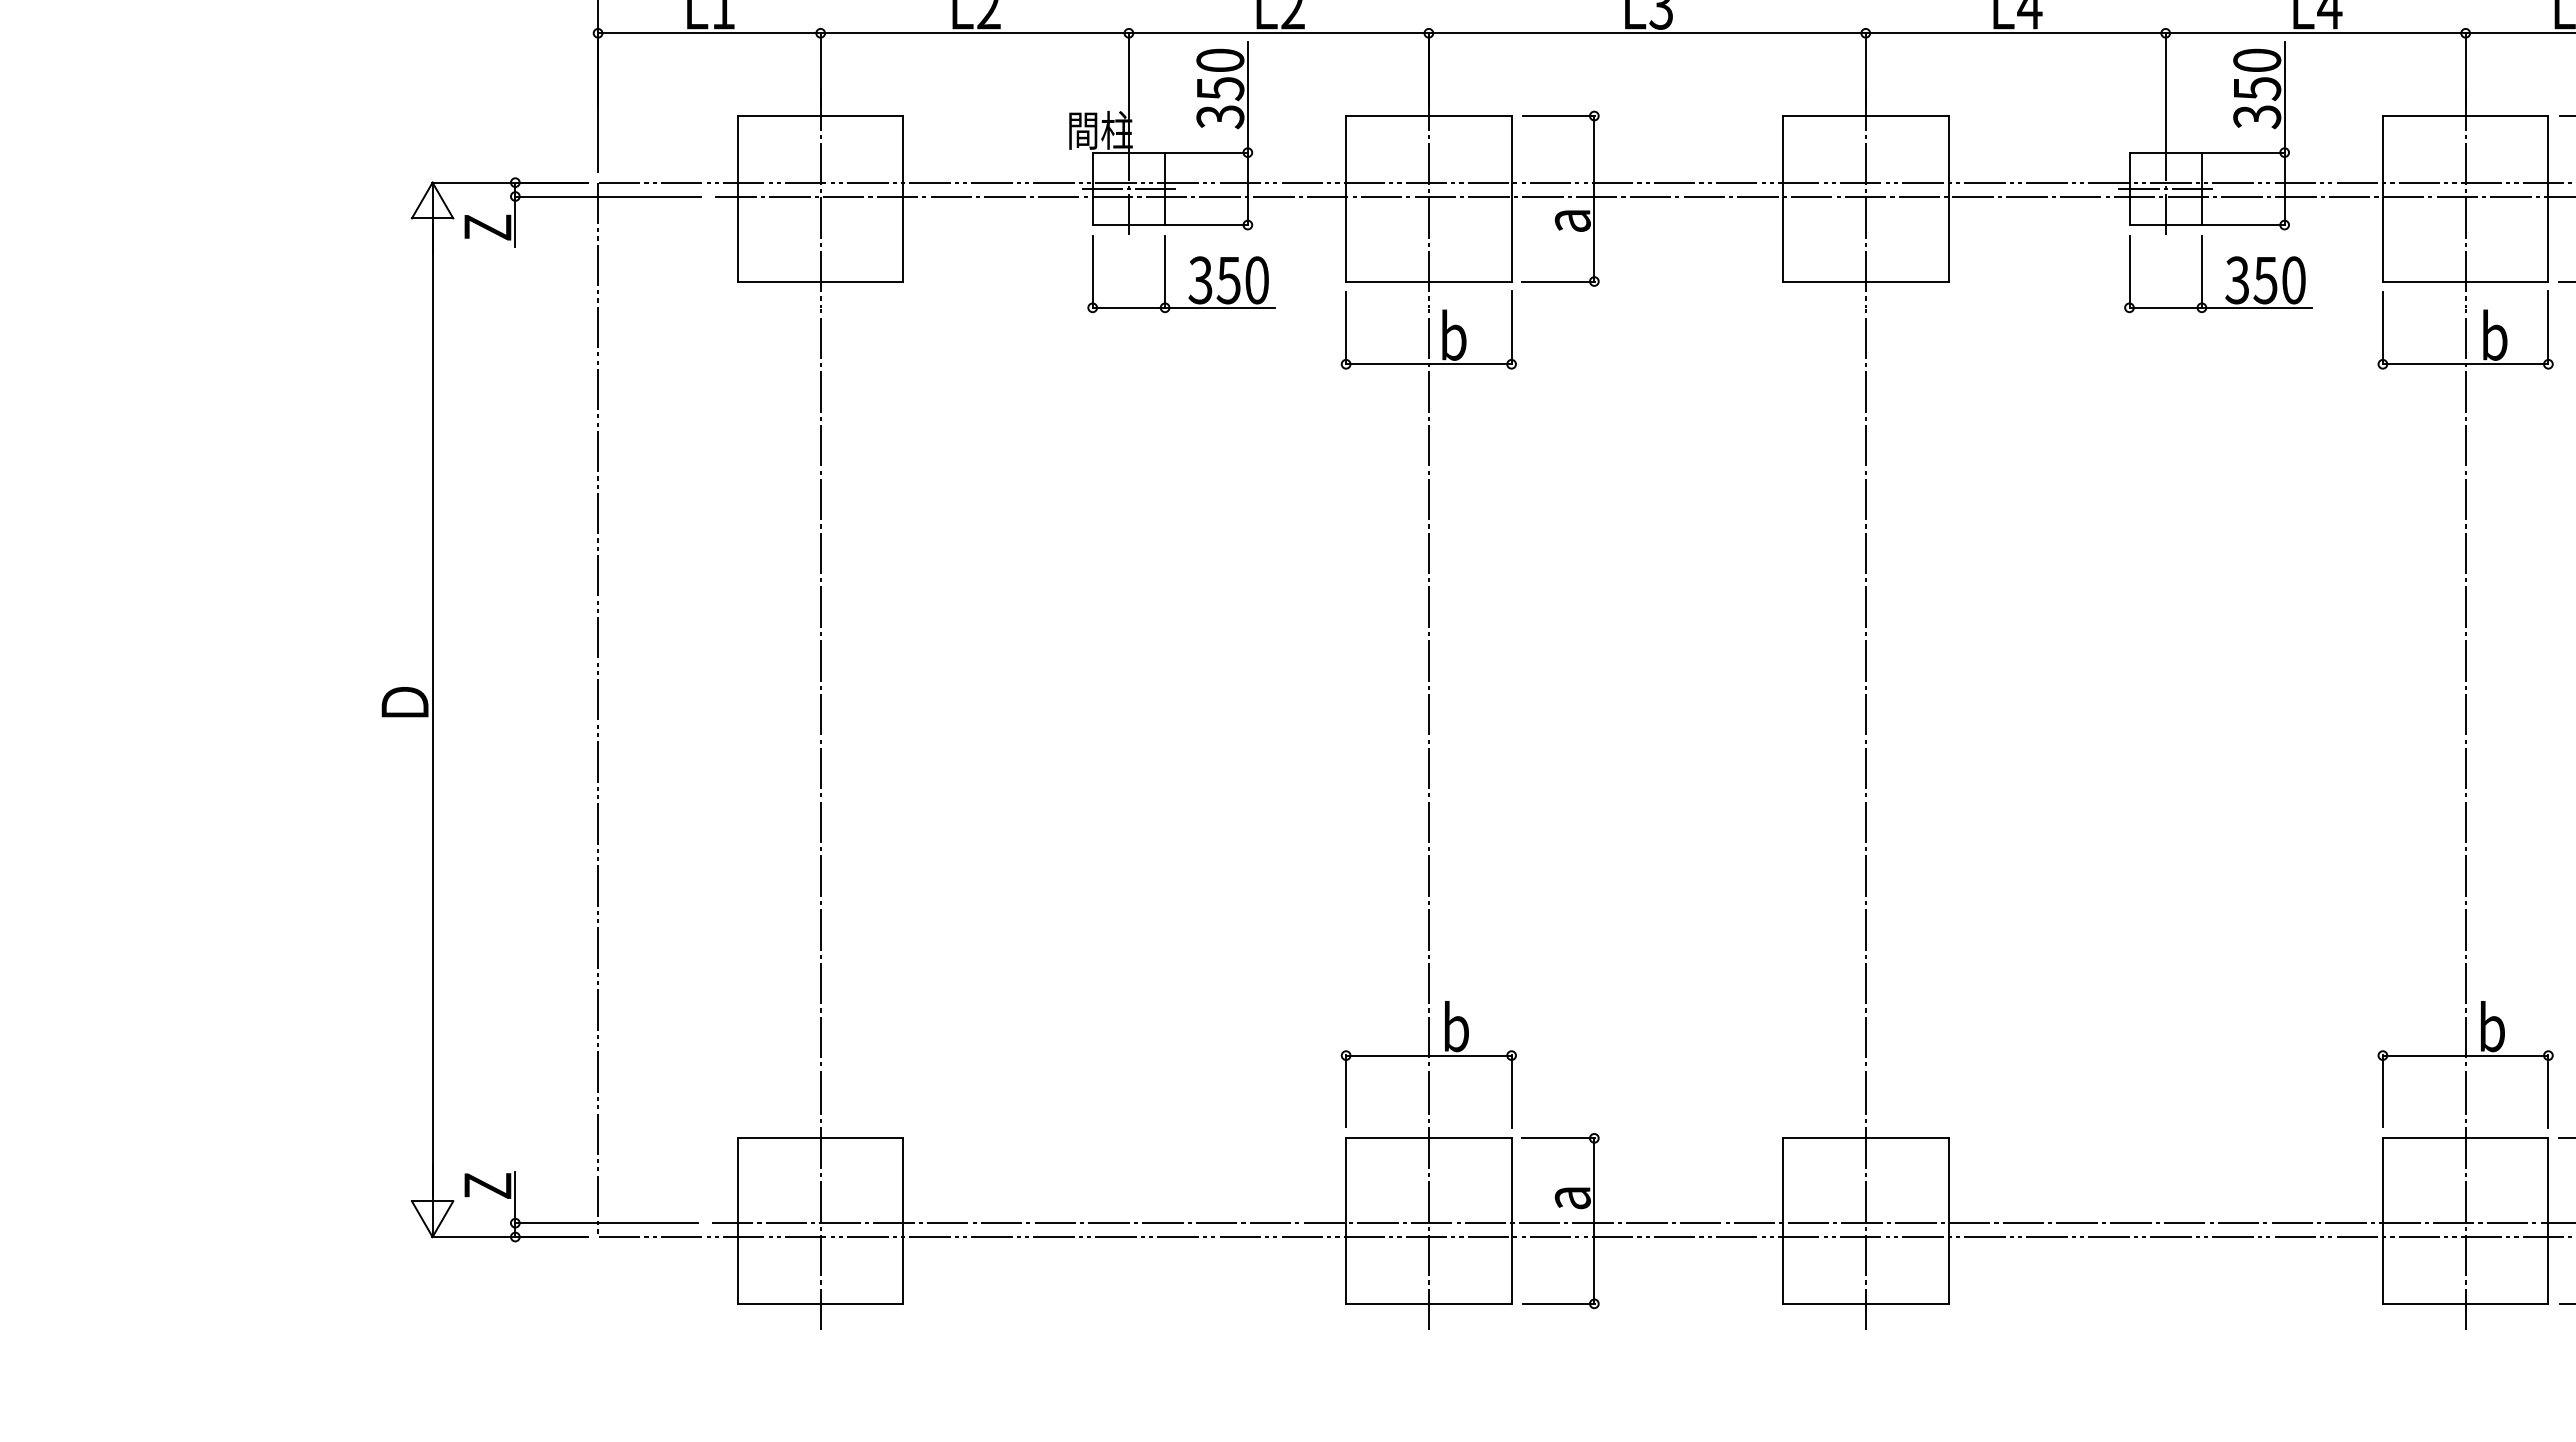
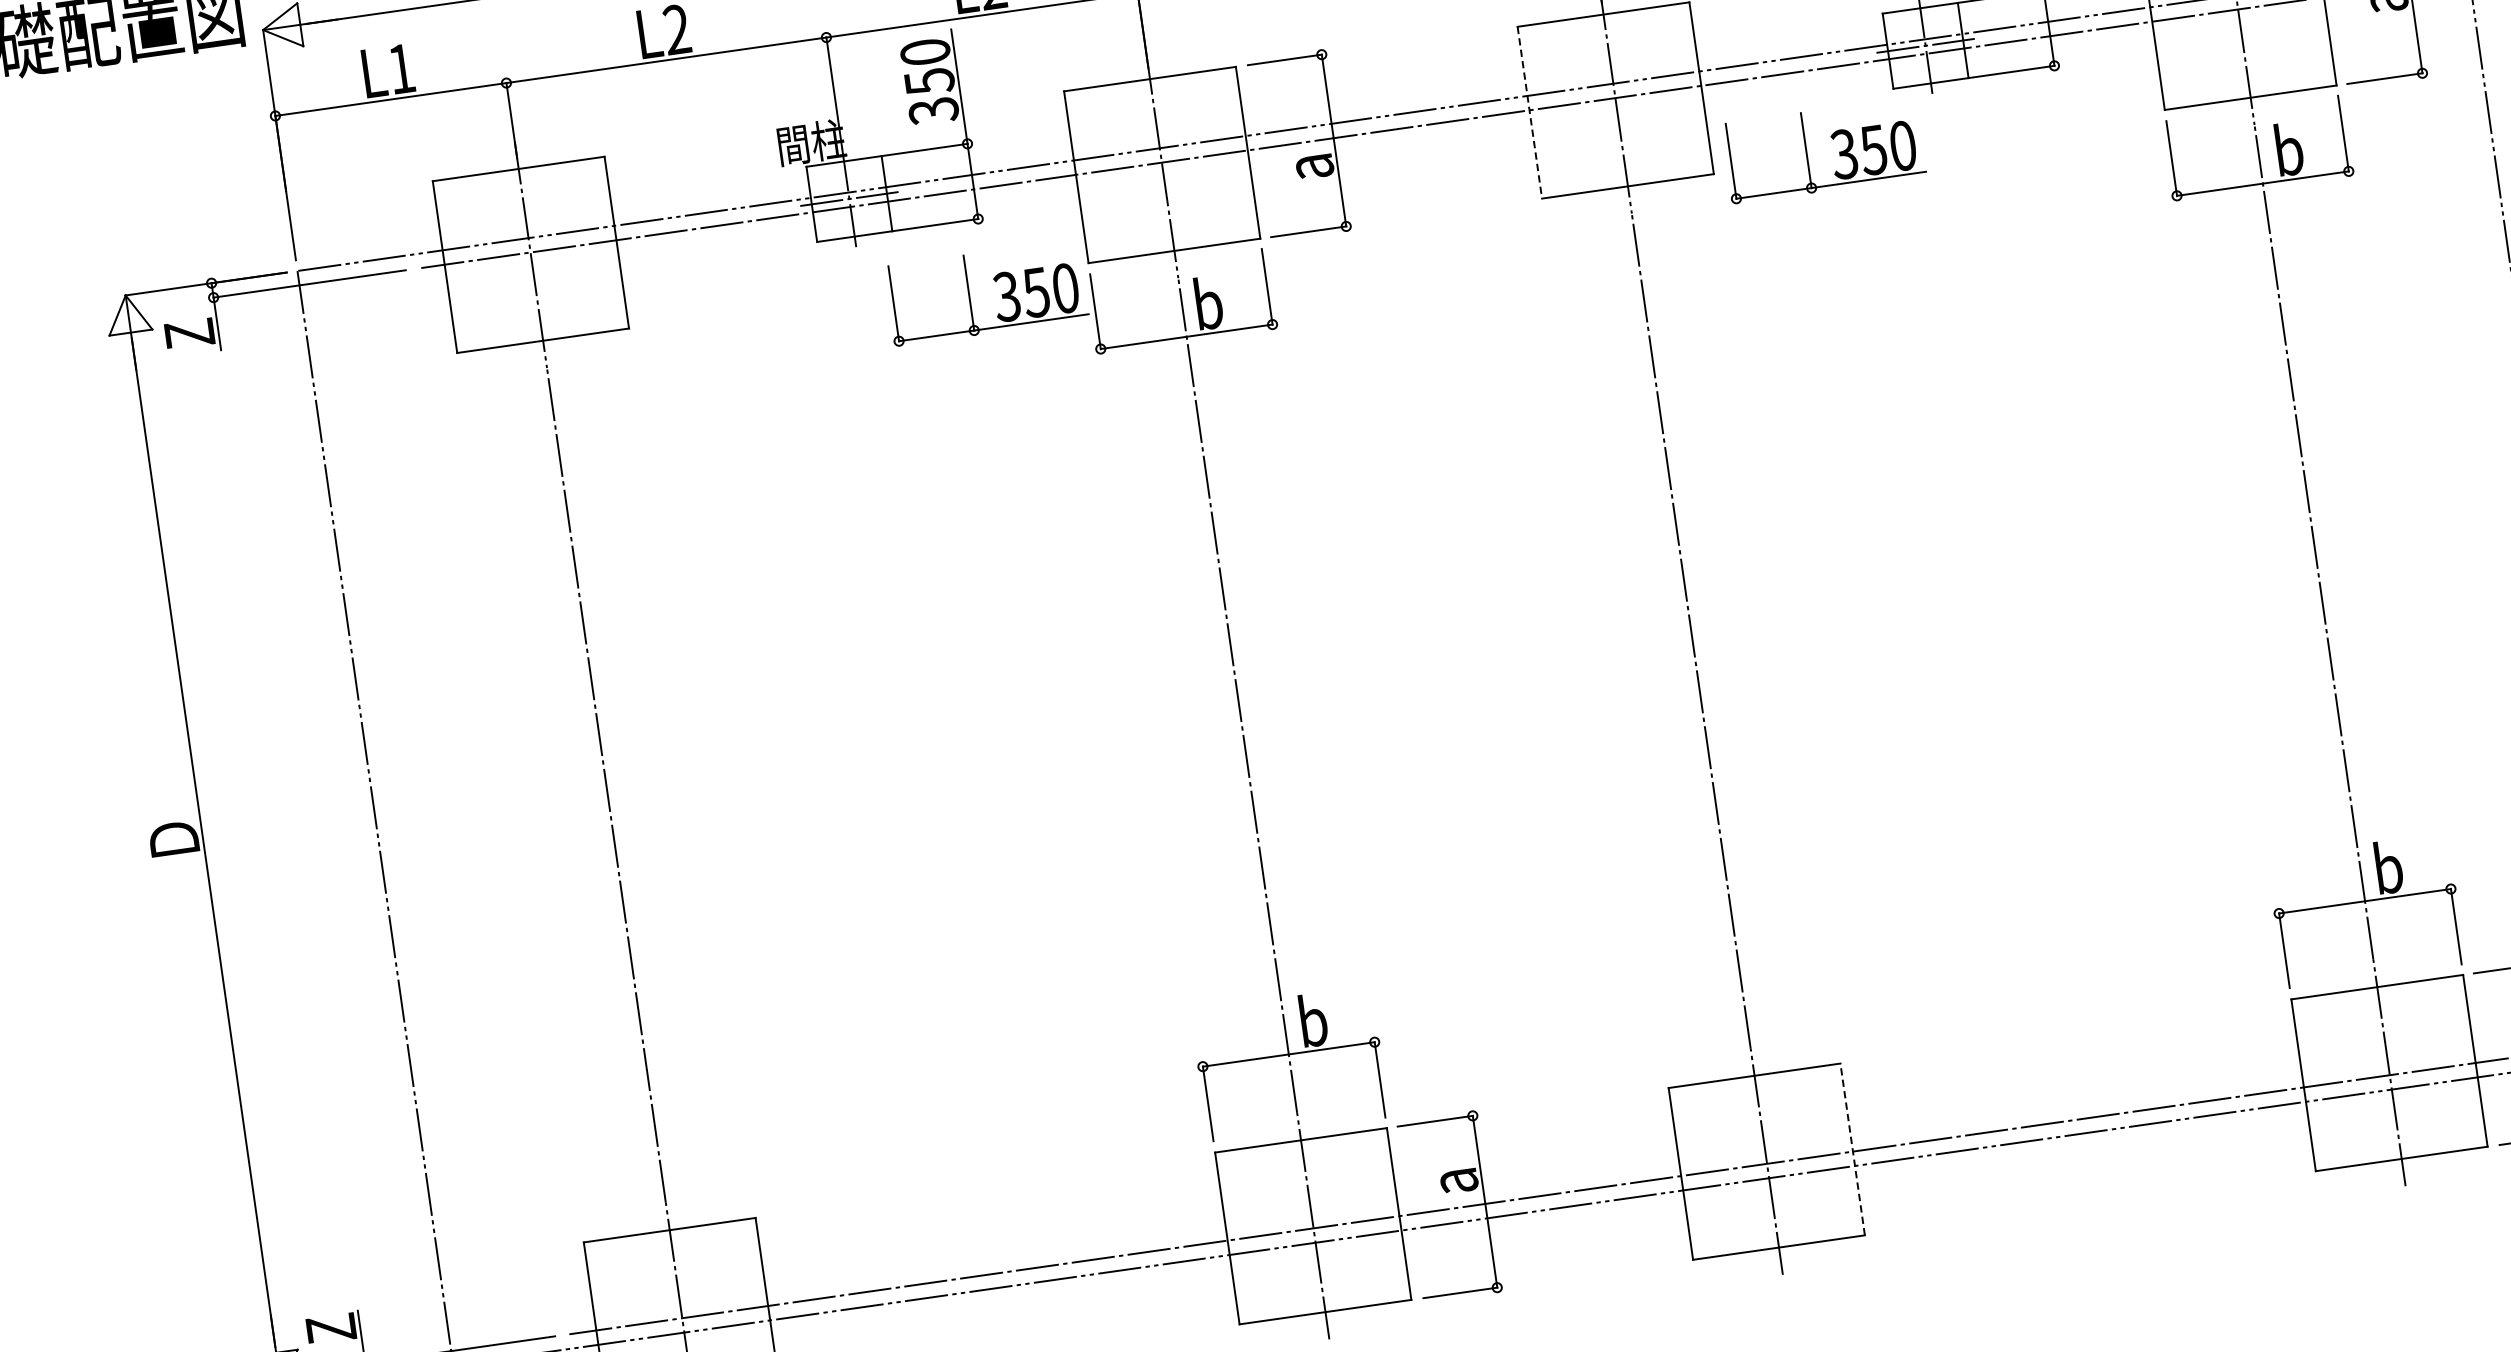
line: (1783, 198) -> (1530, 112), solid -> dashed
part: (1191, 264) -> (995, 281), moved
part: (2228, 264) -> (1832, 139), moved
line: (1948, 1221) -> (1852, 1149), solid -> dashed

